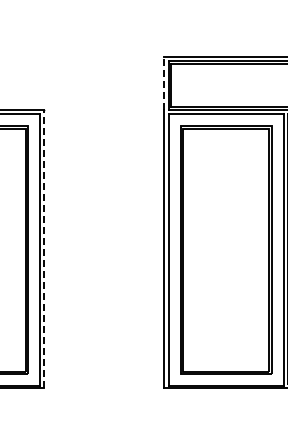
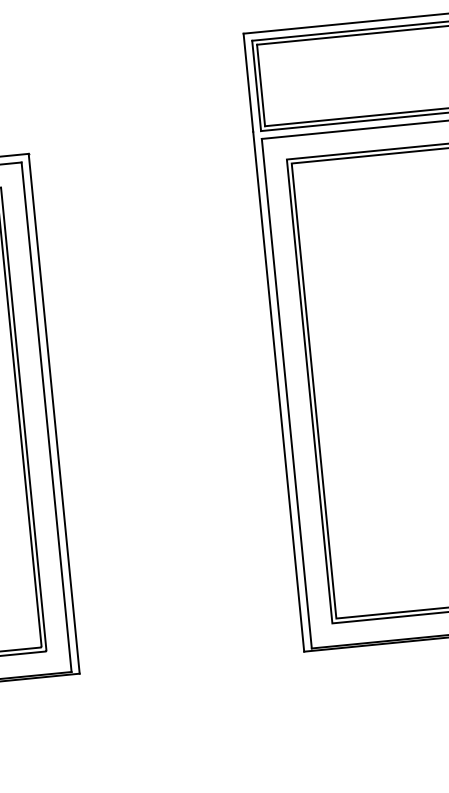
line: (164, 83) -> (248, 82), dashed -> solid
line: (44, 248) -> (54, 413), dashed -> solid

